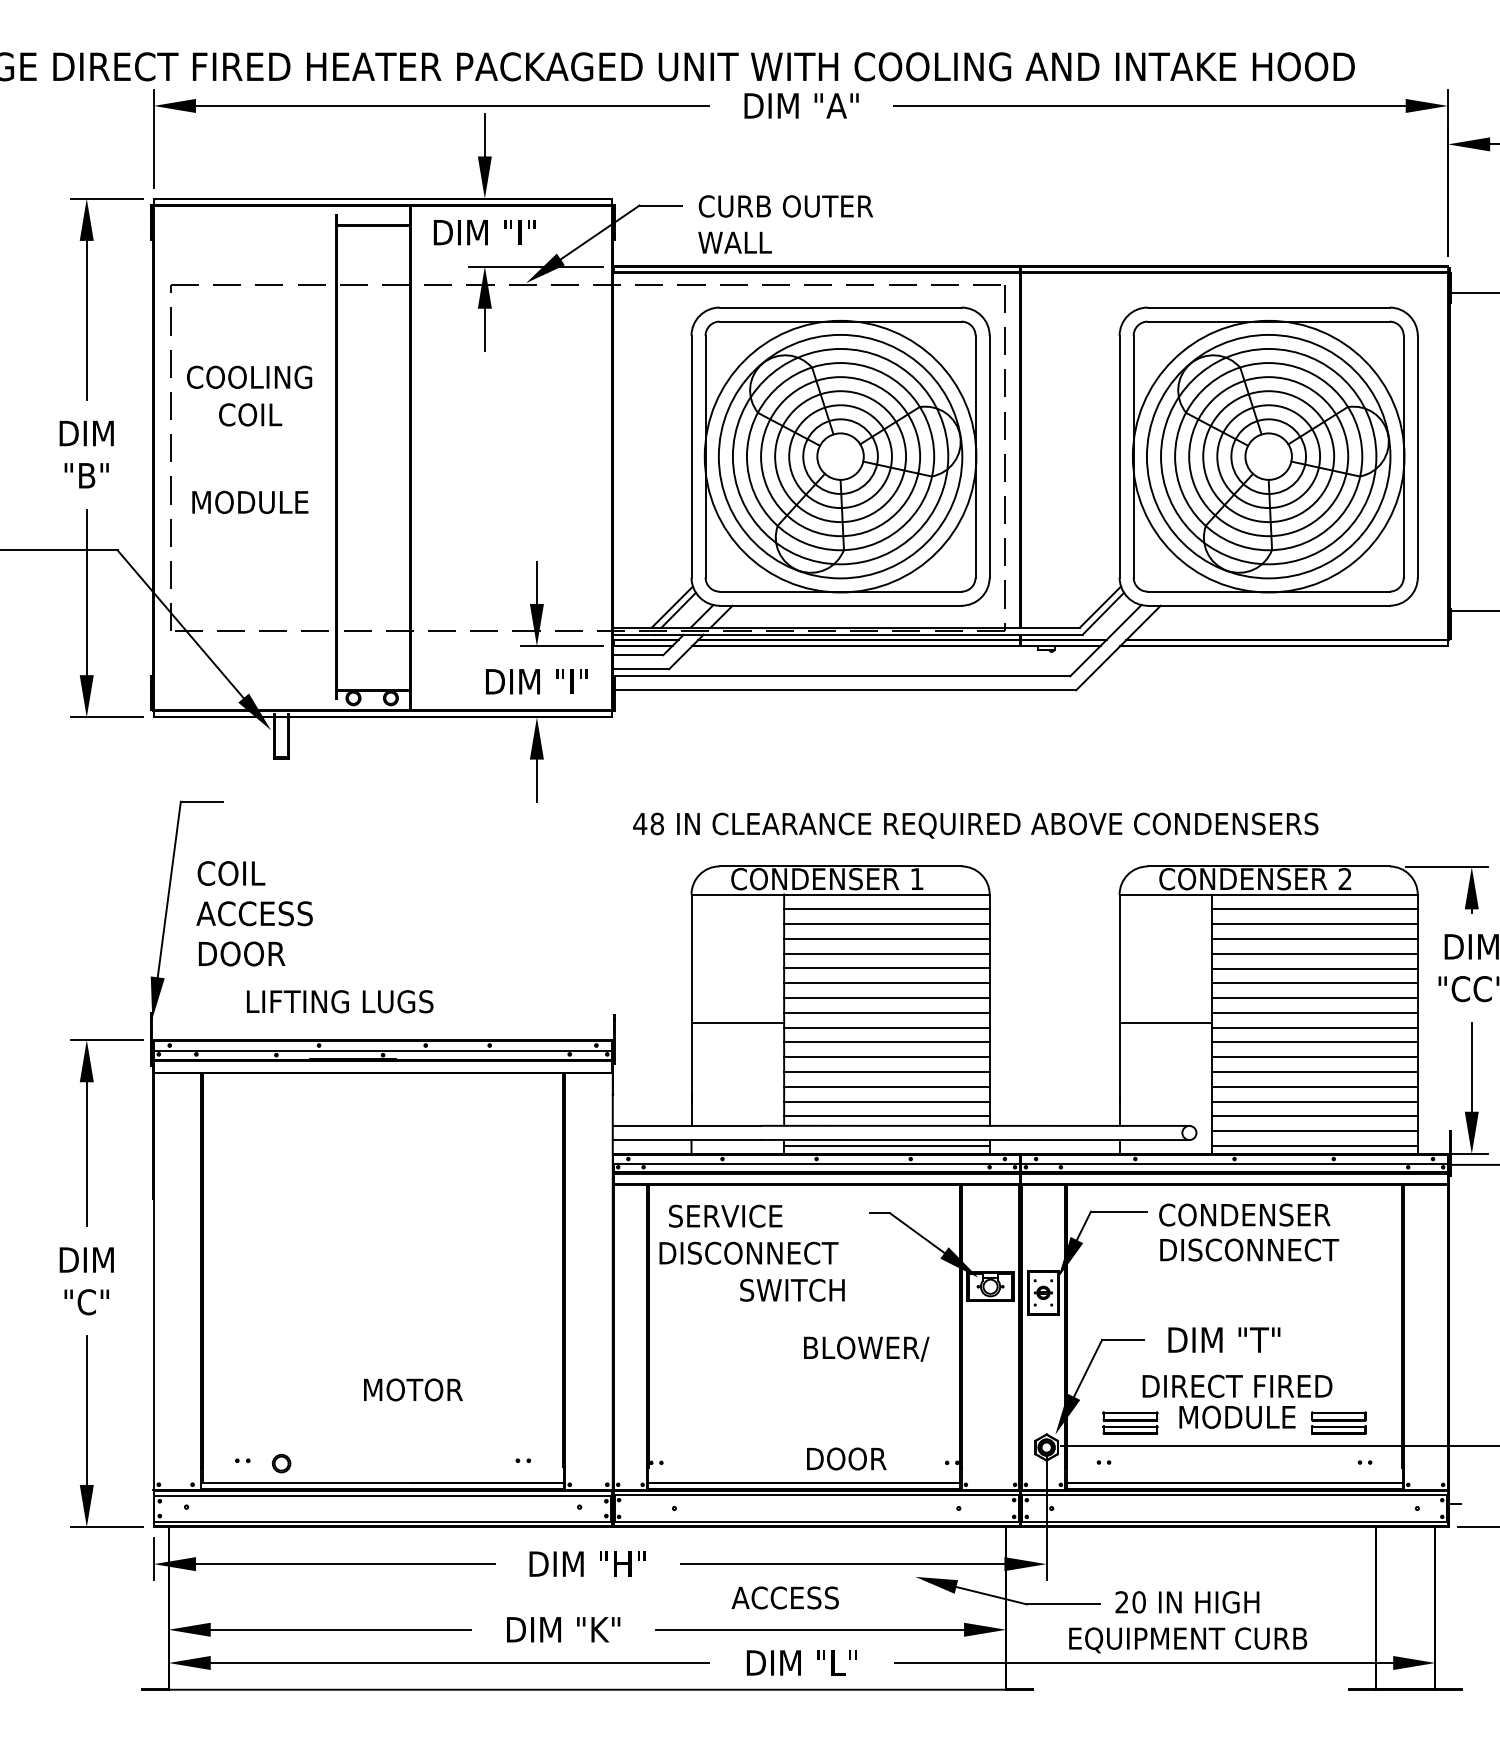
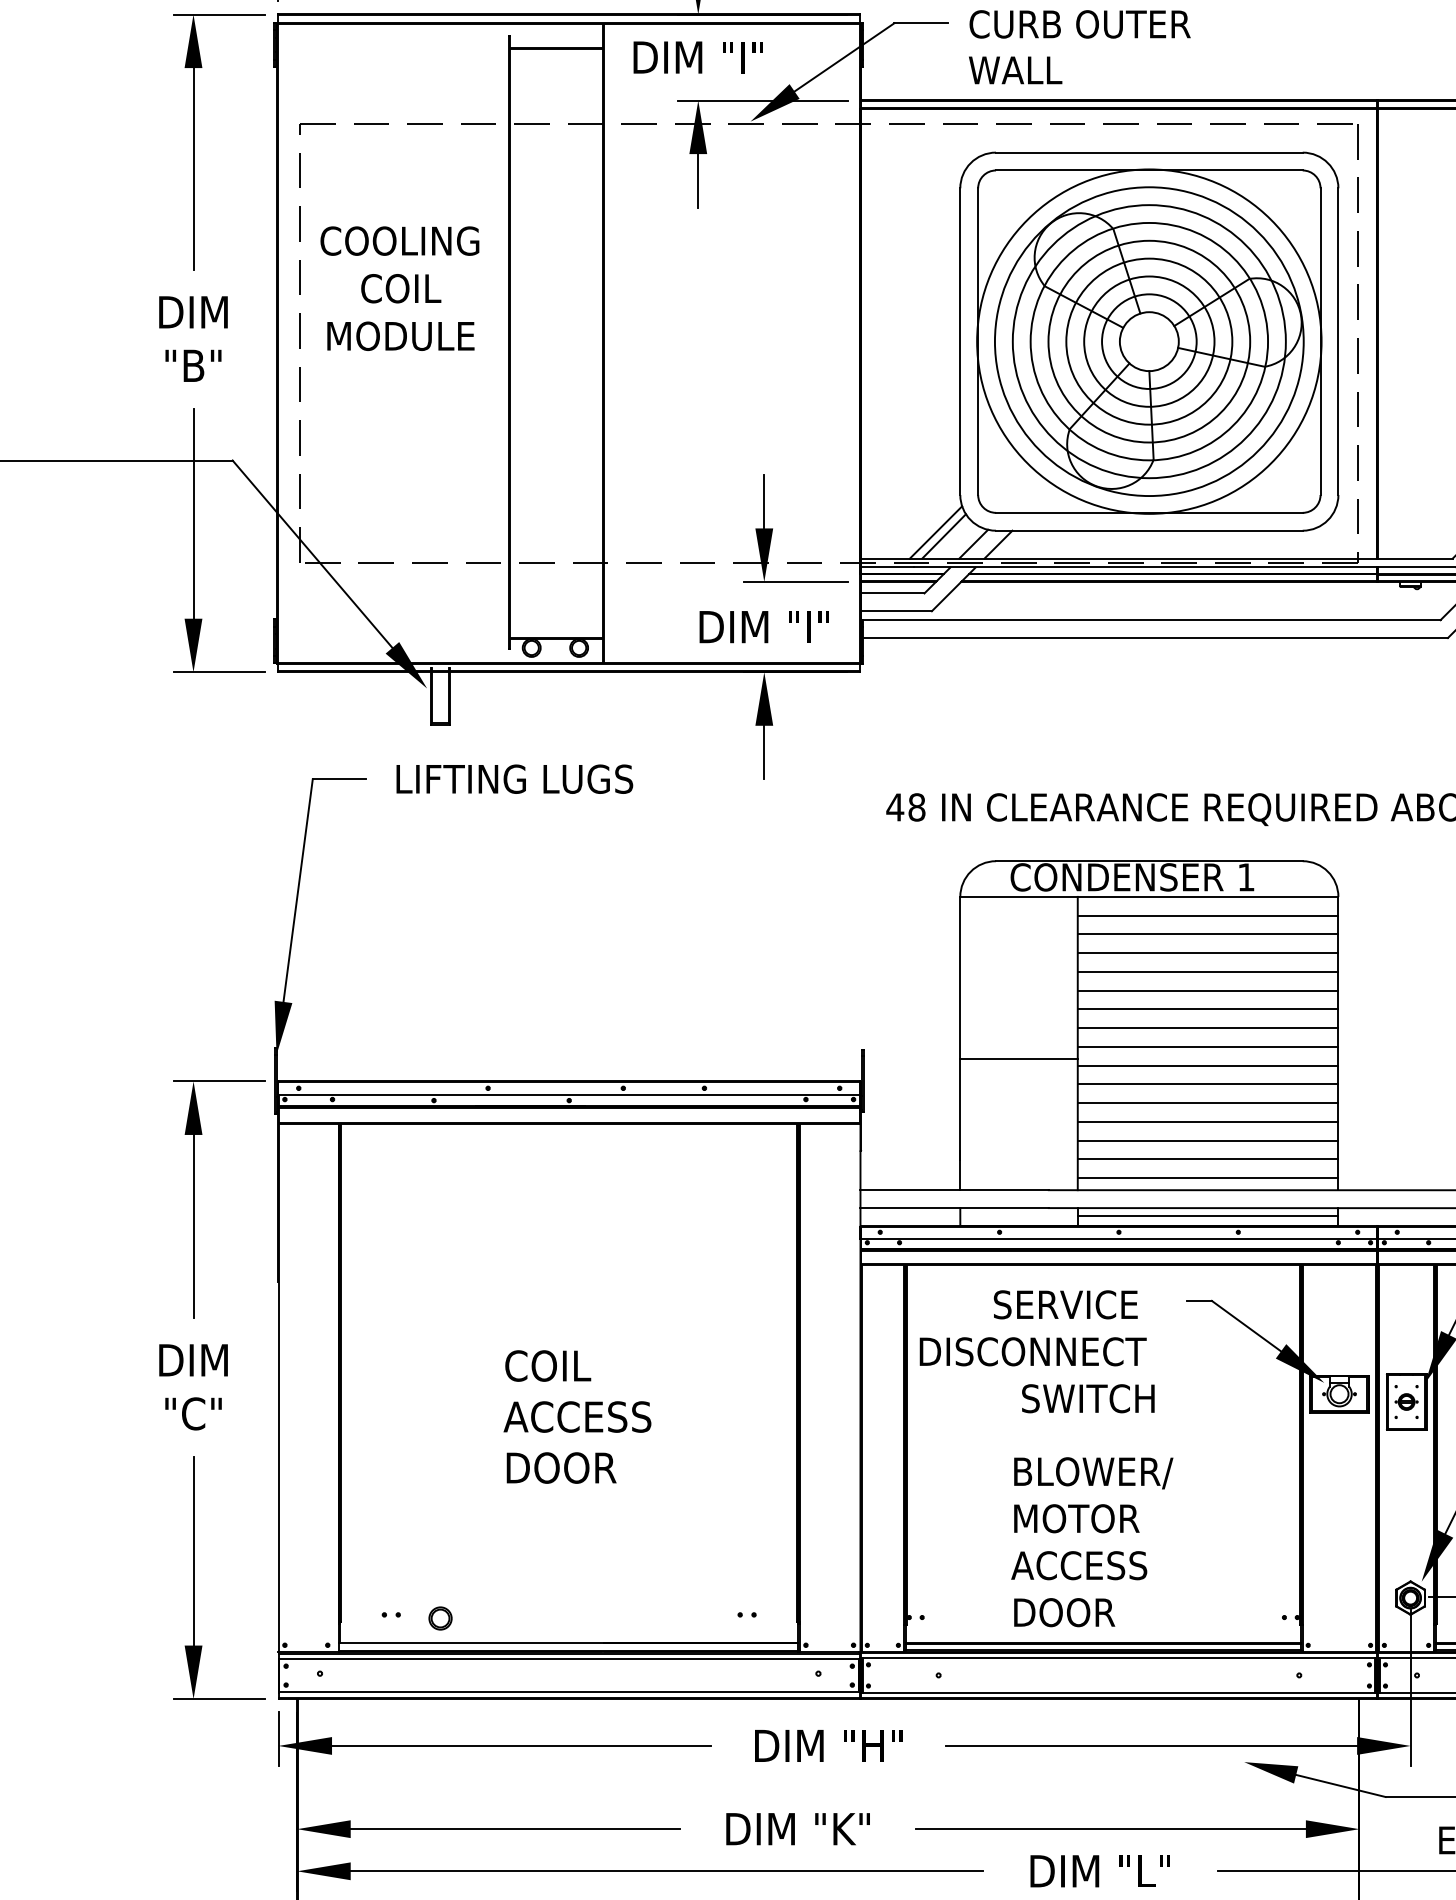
text: (250, 501) -> (401, 335), moved
text: (254, 913) -> (577, 1416), moved
text: (340, 1001) -> (515, 778), moved
text: (725, 1215) -> (1065, 1303), moved
text: (866, 1348) -> (1093, 1472), moved
text: (413, 1389) -> (1076, 1518), moved
text: (846, 1458) -> (1064, 1611), moved
text: (784, 1597) -> (1078, 1565), moved

